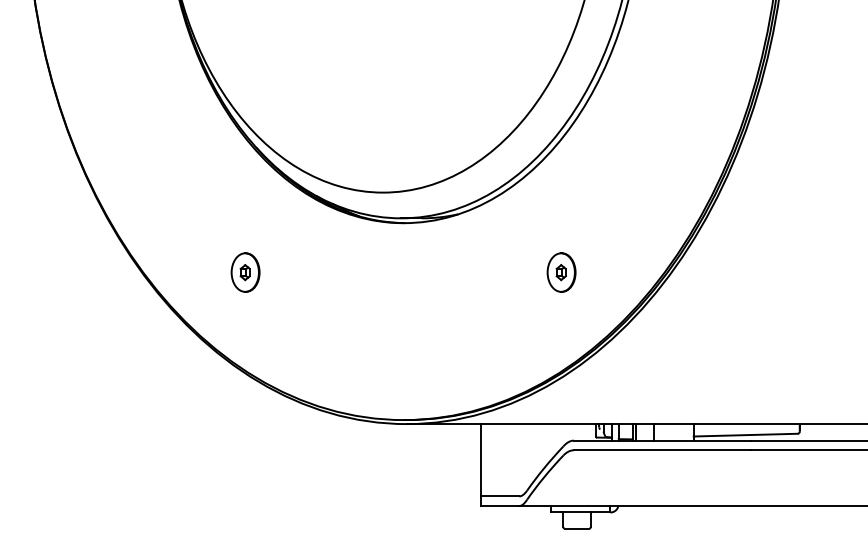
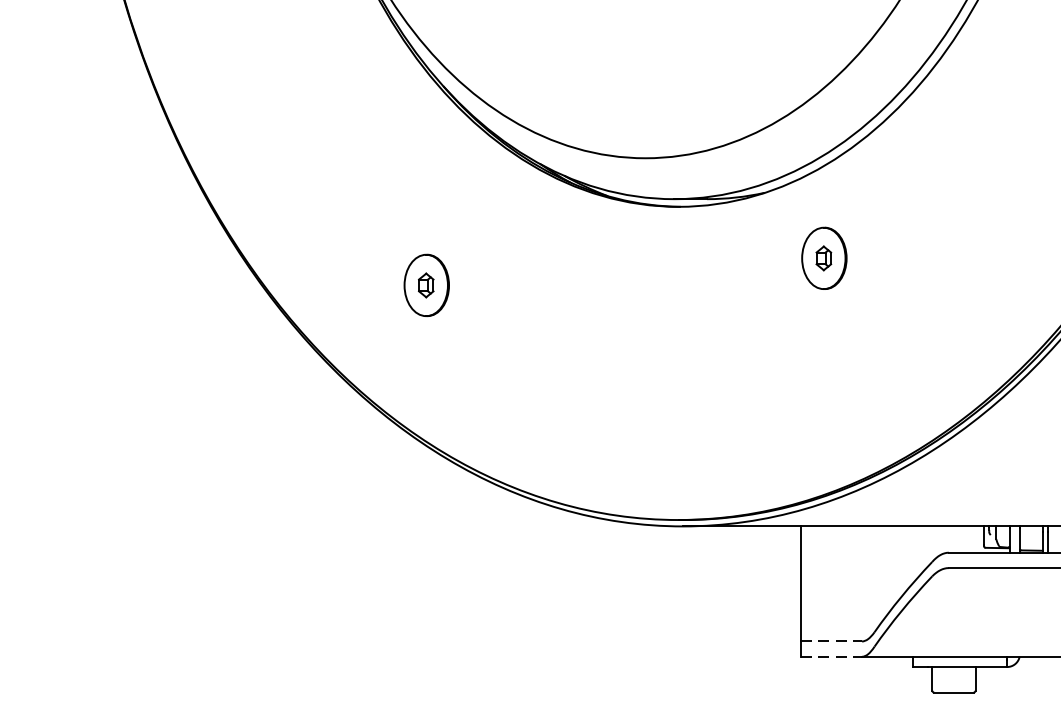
part: (561, 272) -> (824, 258), moved
line: (500, 496) -> (832, 641), solid -> dashed
line: (500, 506) -> (832, 657), solid -> dashed

